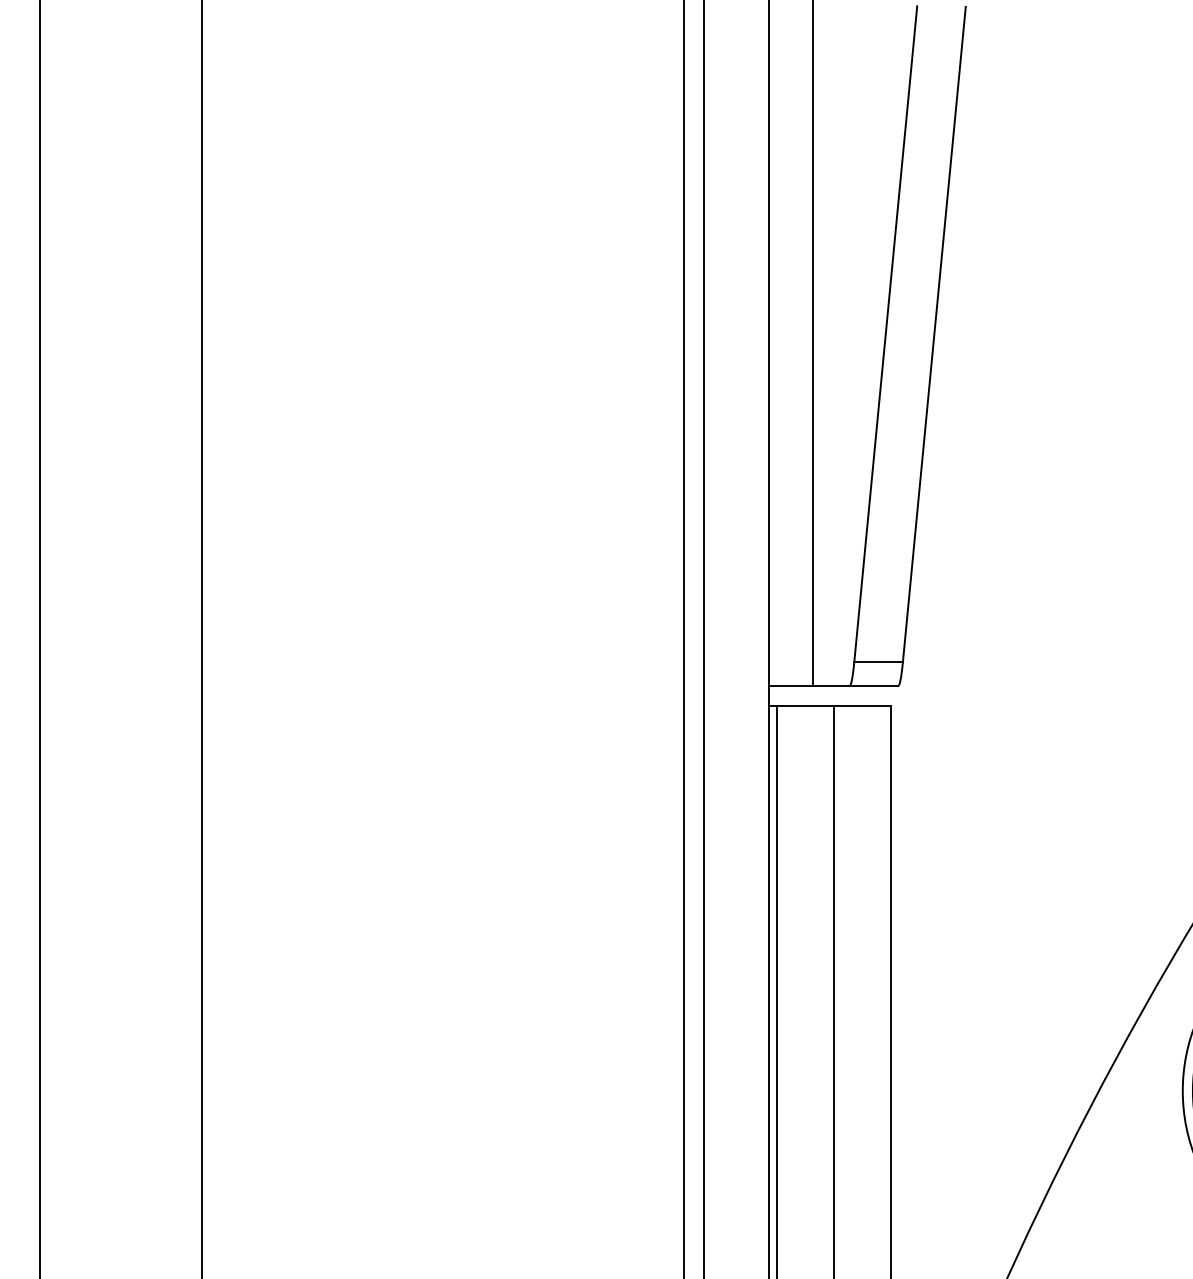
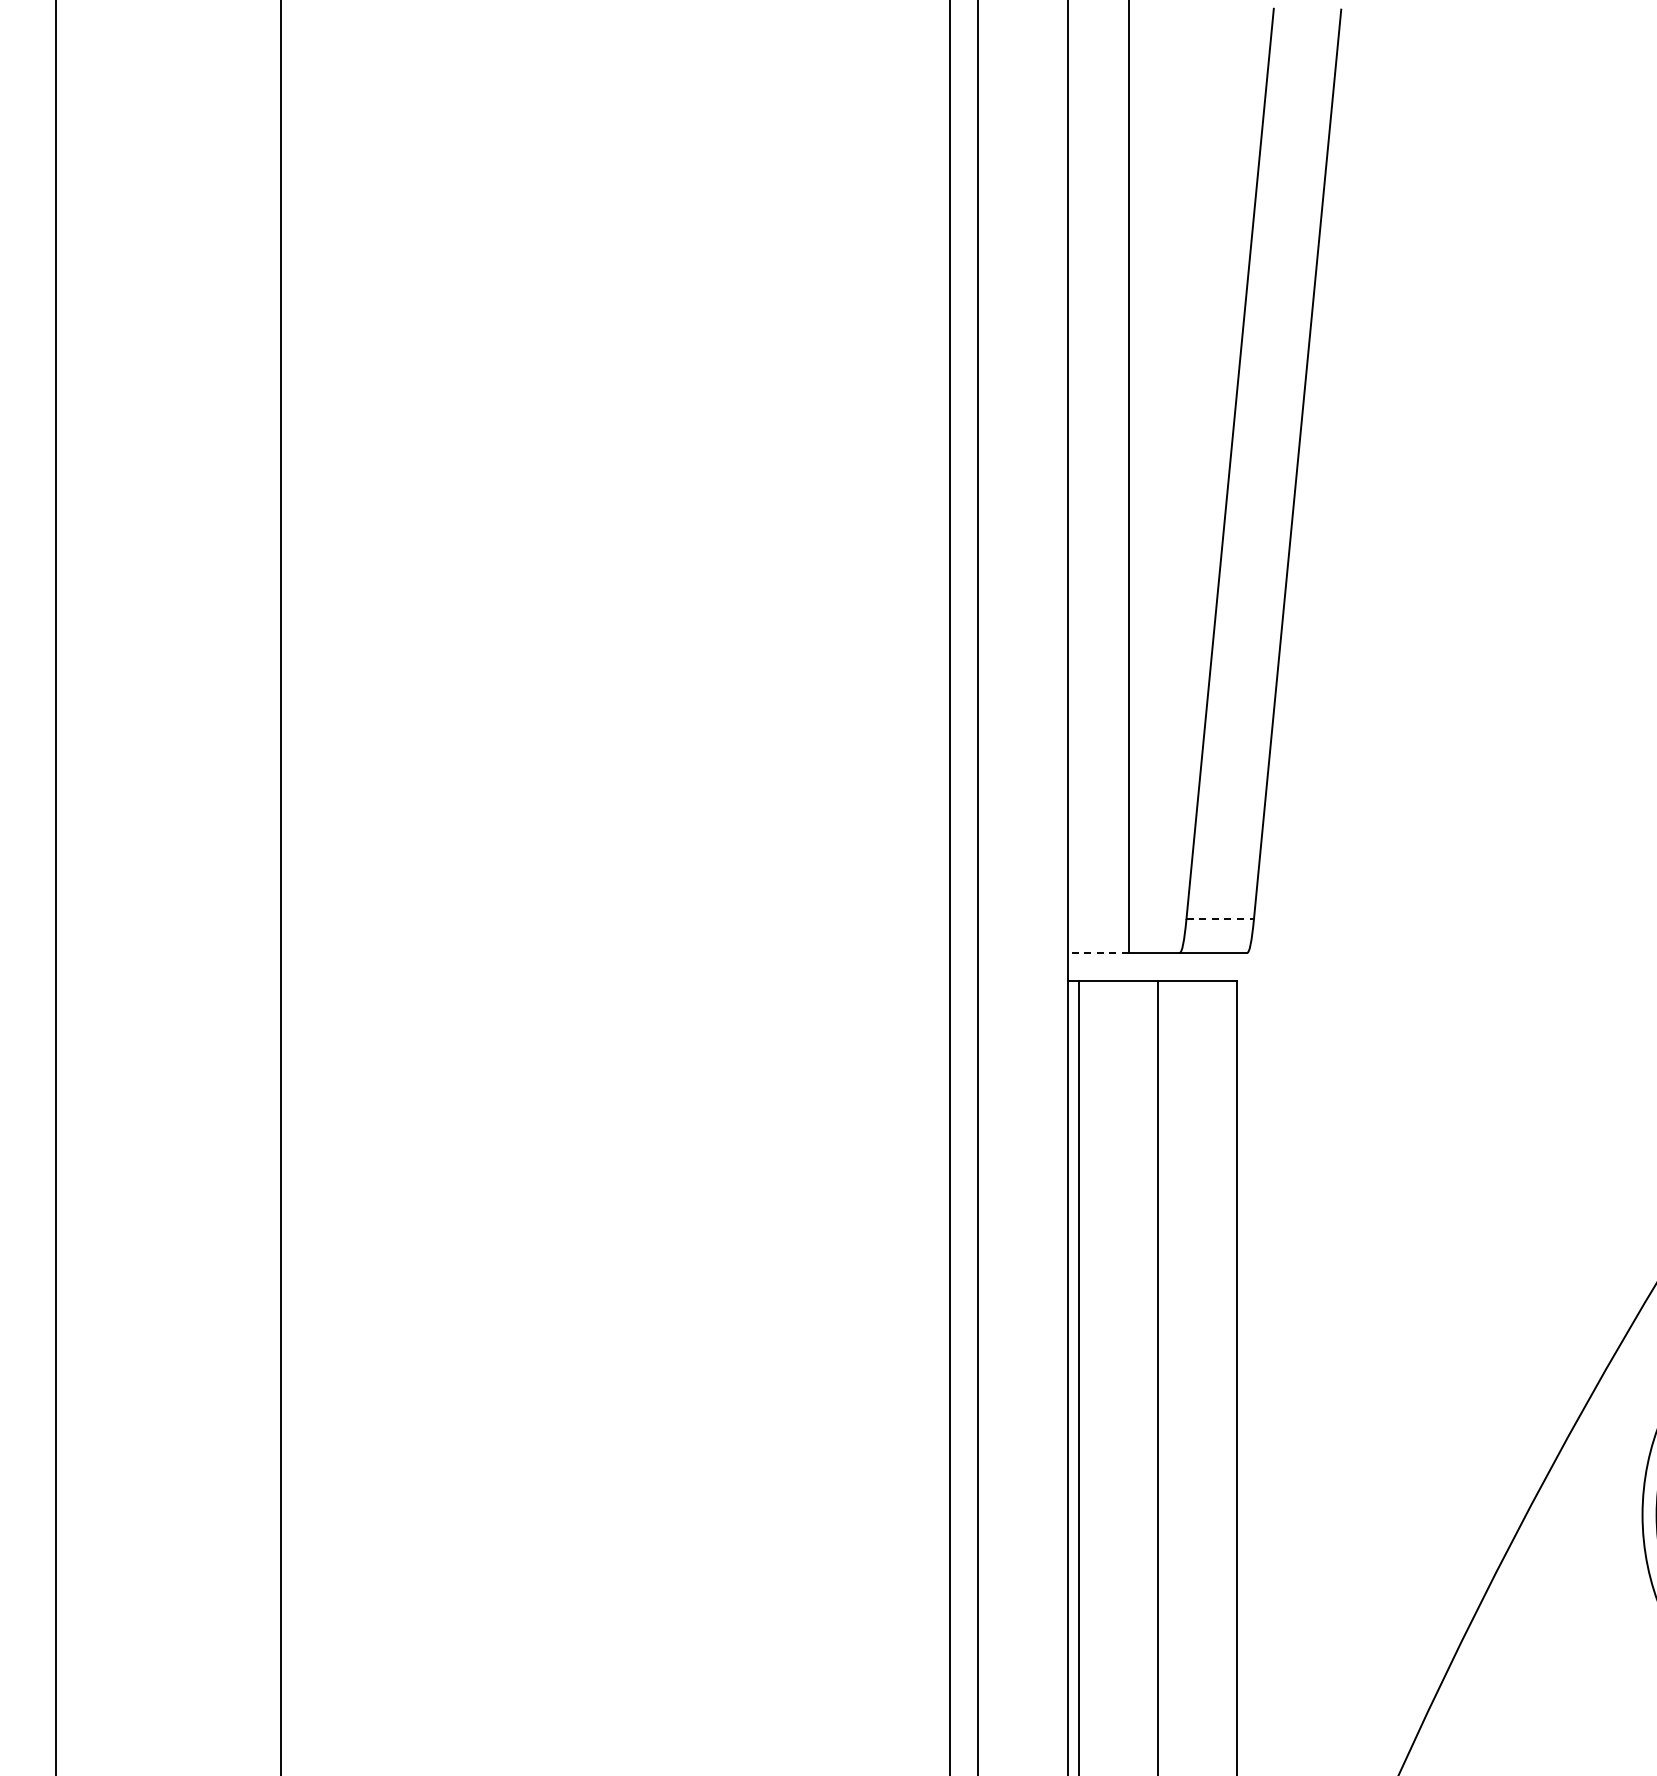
line: (878, 661) -> (1220, 918), solid -> dashed
line: (790, 685) -> (1098, 952), solid -> dashed

